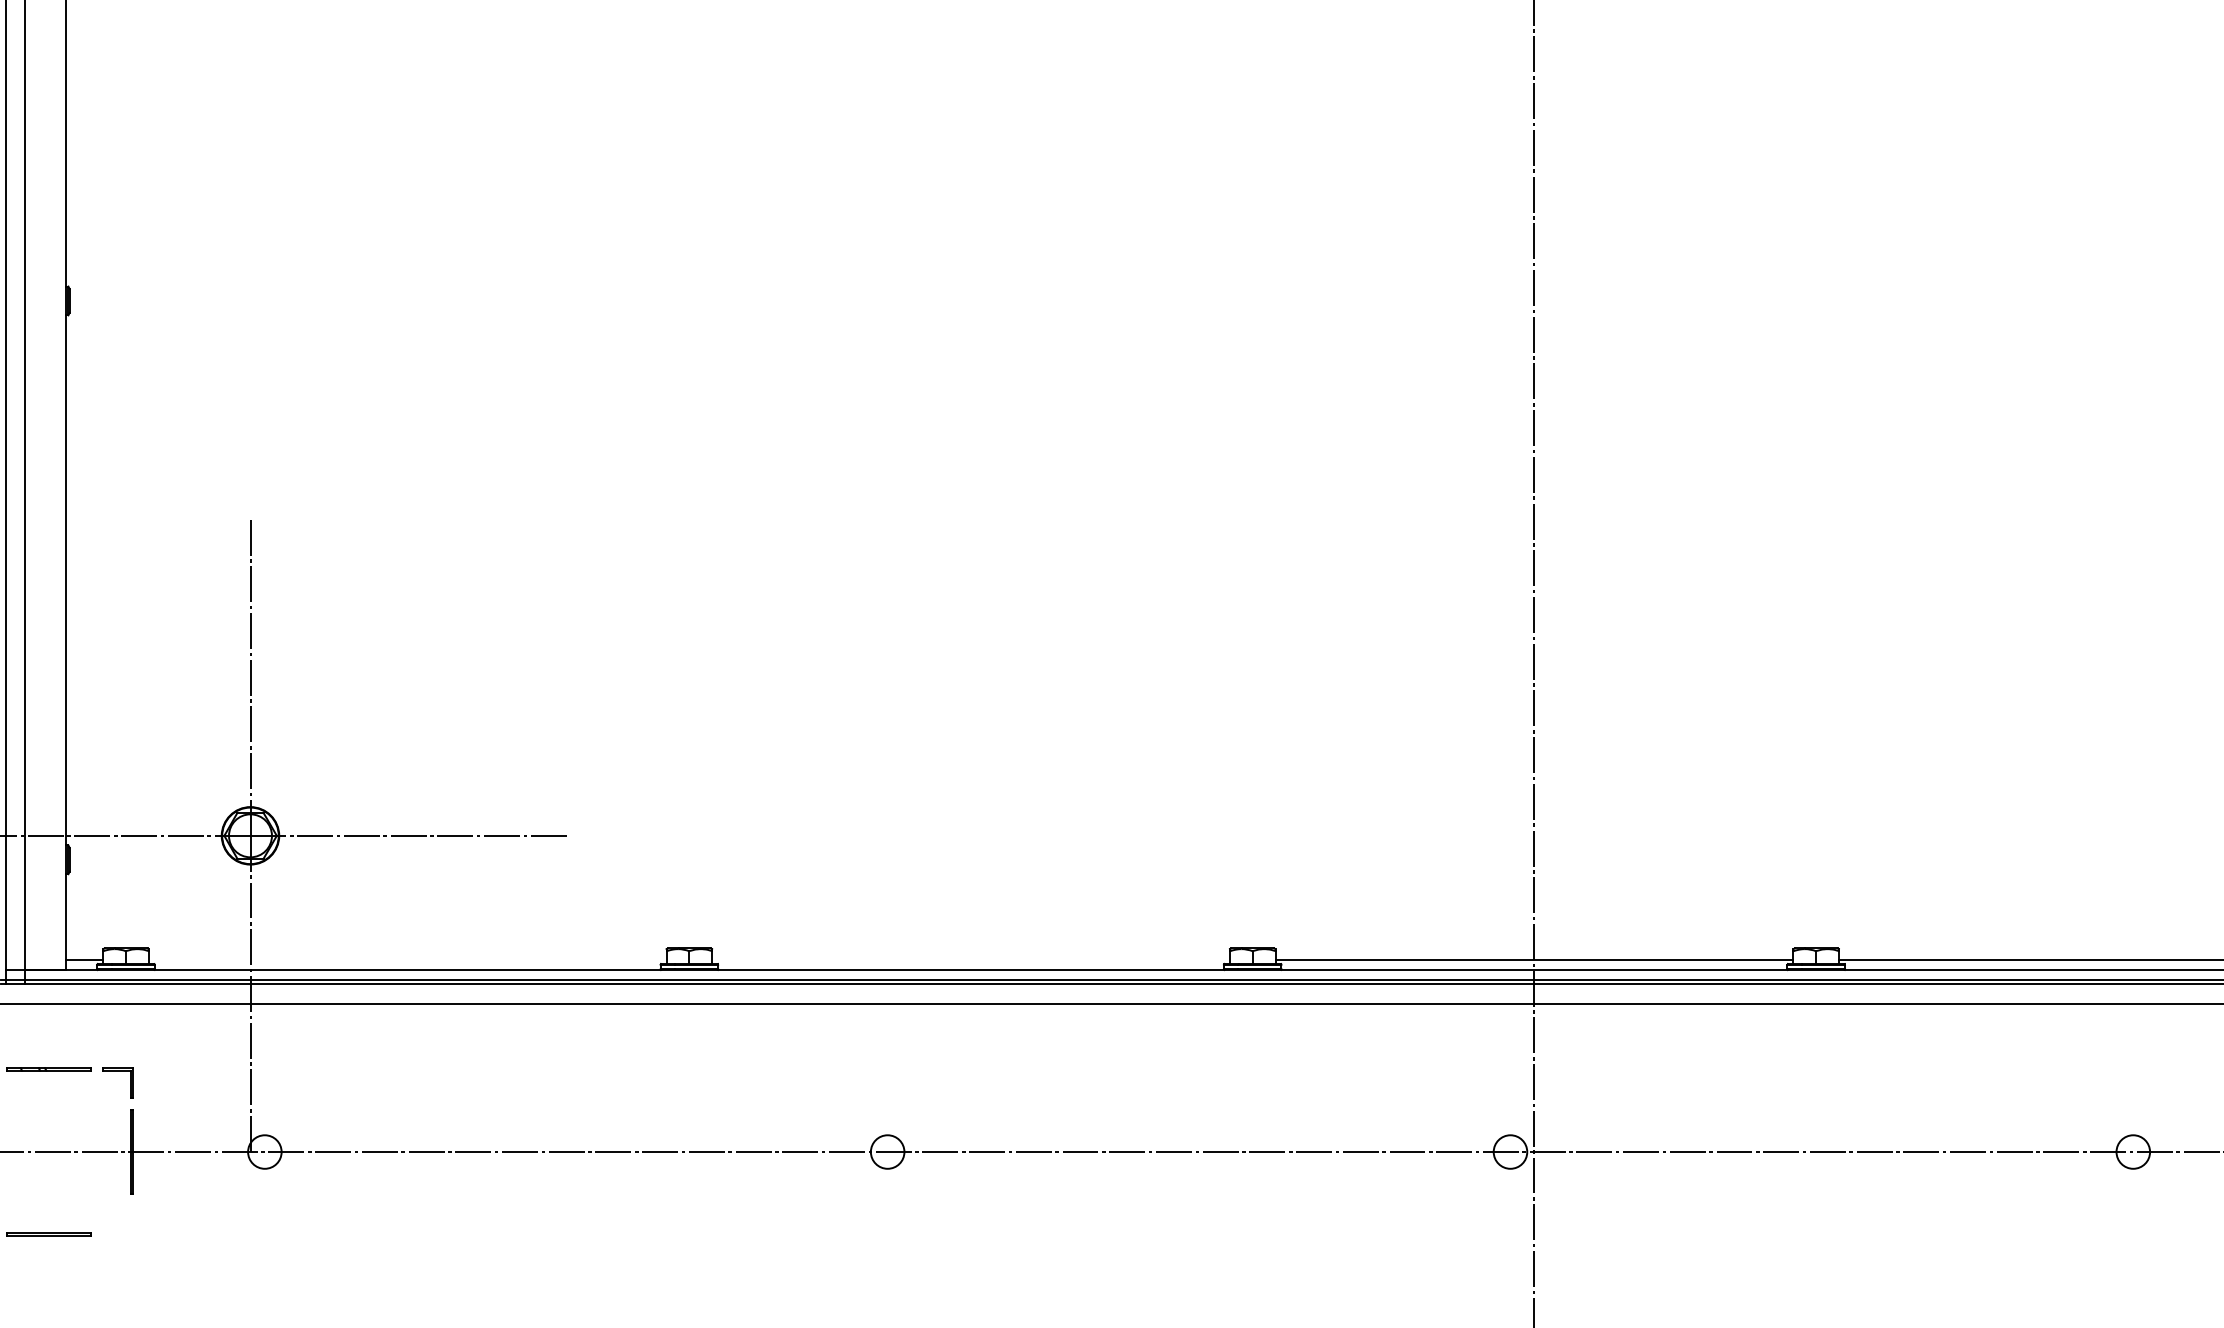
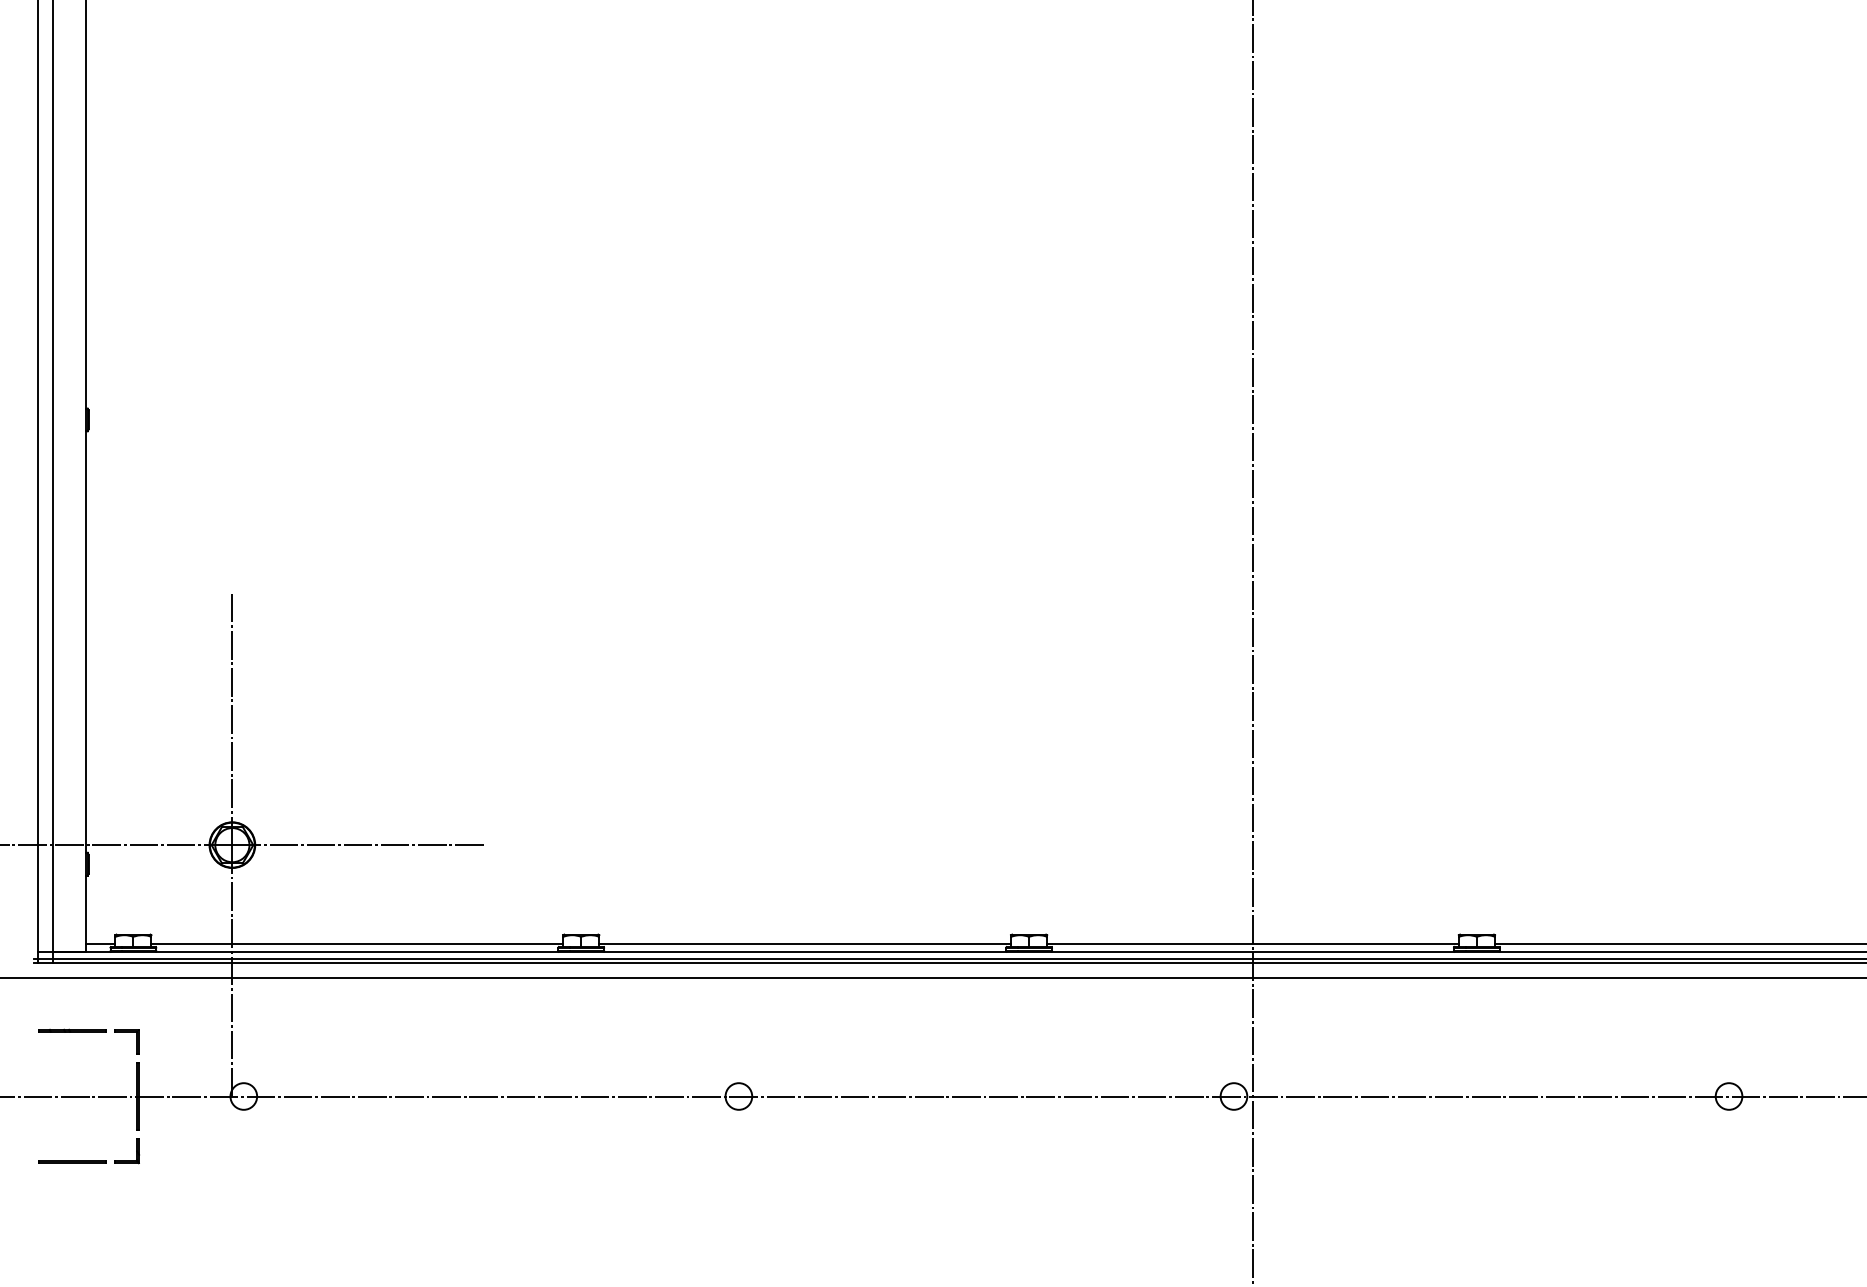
line: (407, 960) -> (357, 944), added
line: (971, 960) -> (805, 944), added
part: (117, 1232) -> (126, 1160), added

